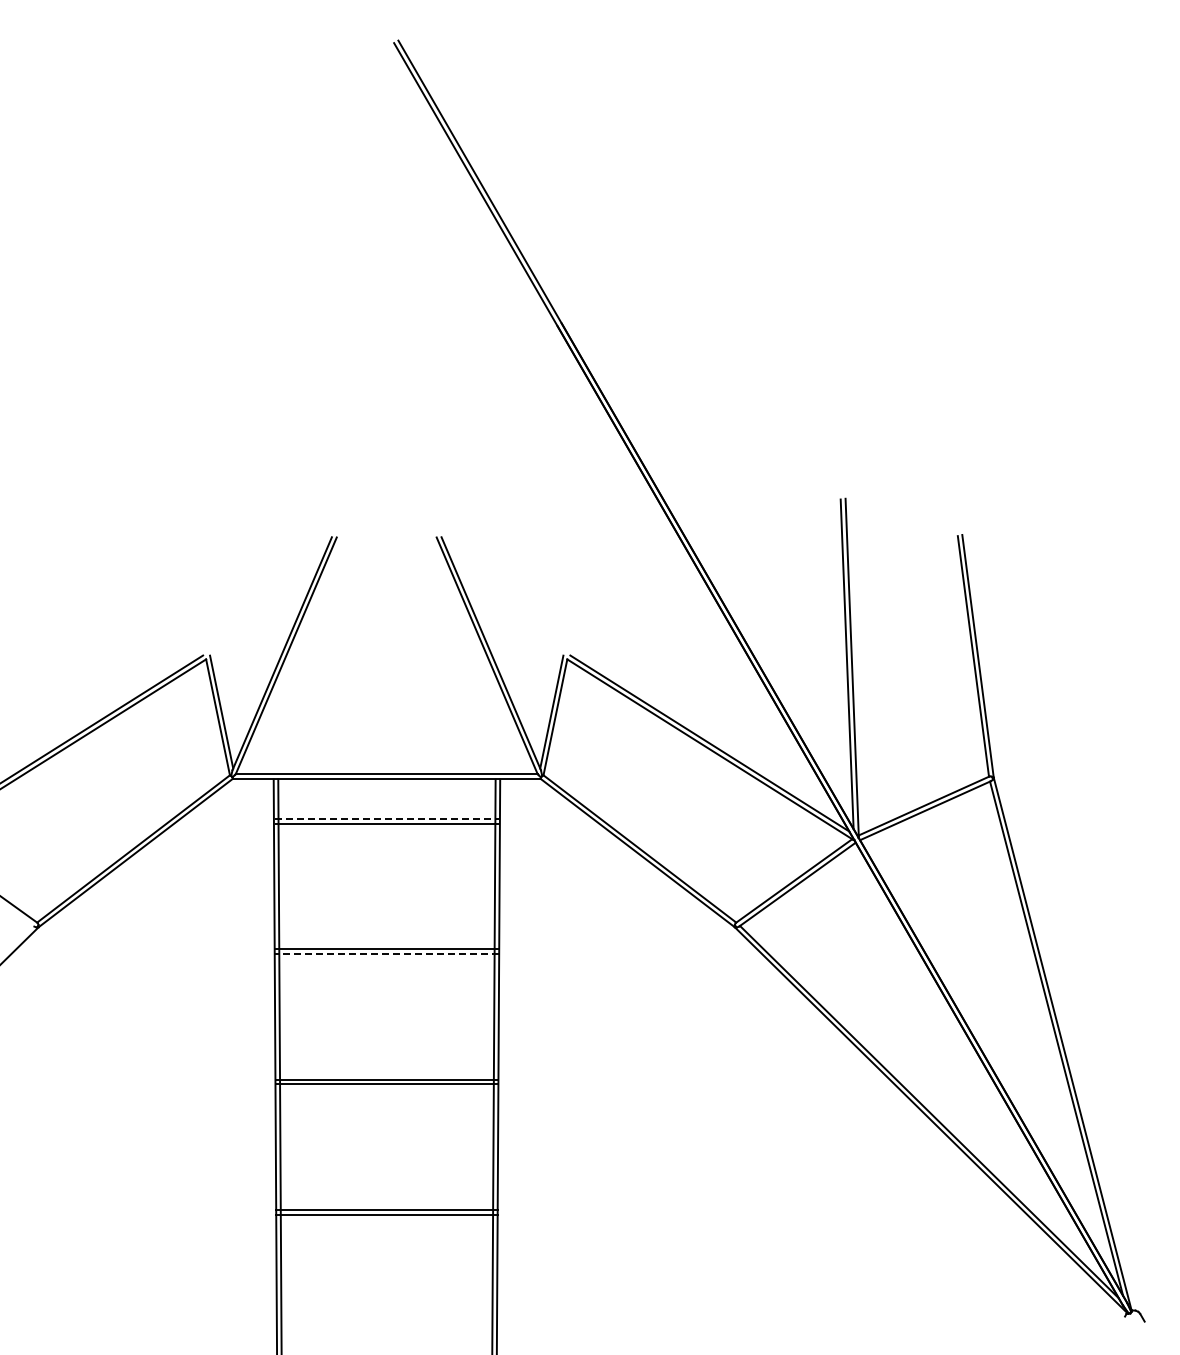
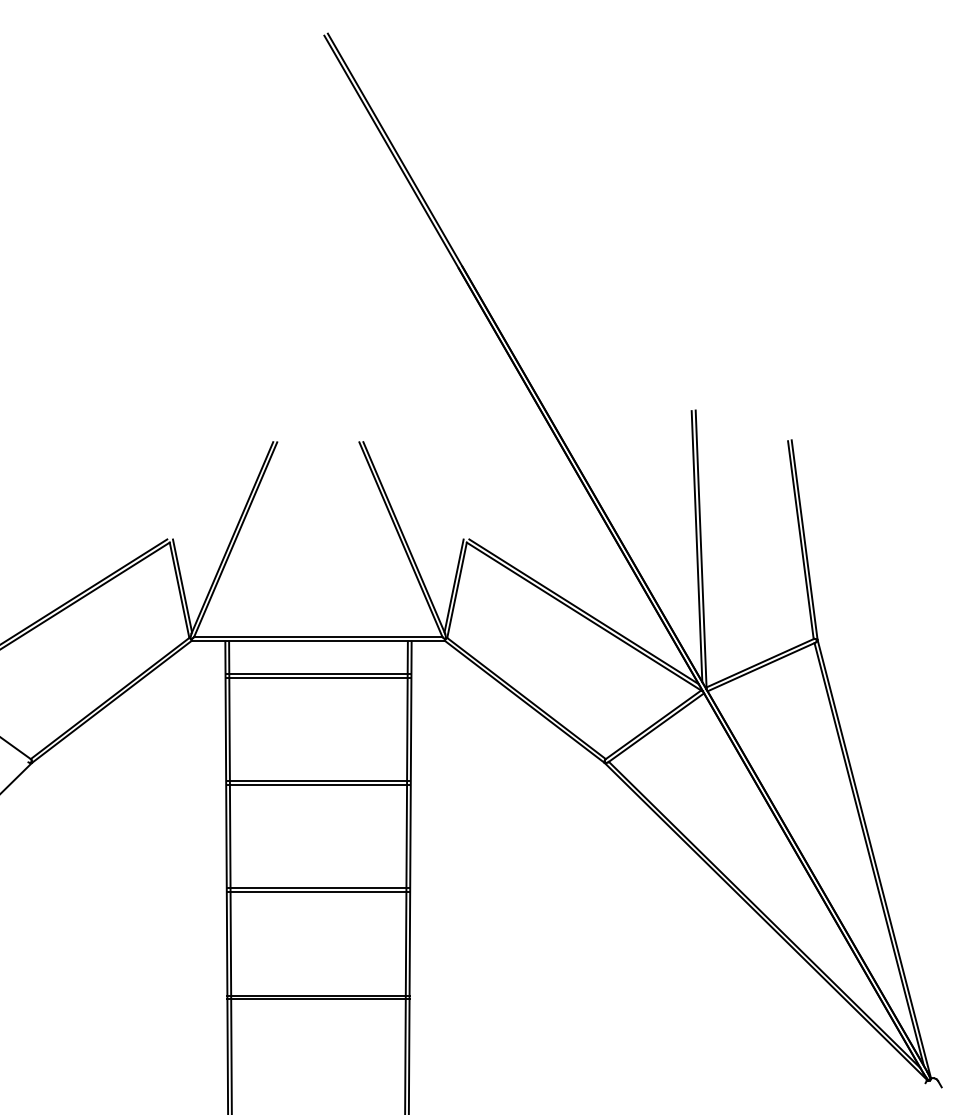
line: (387, 819) -> (318, 674), dashed -> solid
line: (386, 954) -> (318, 785), dashed -> solid

